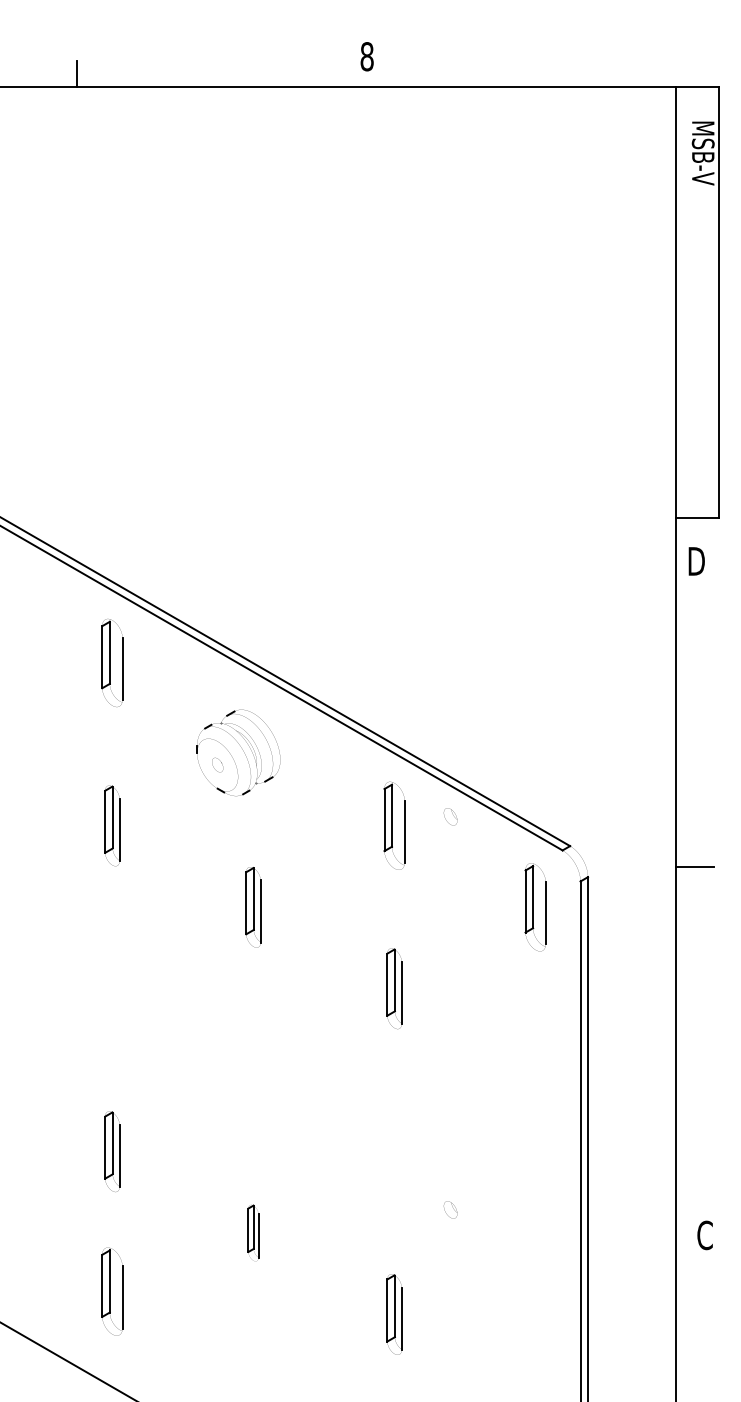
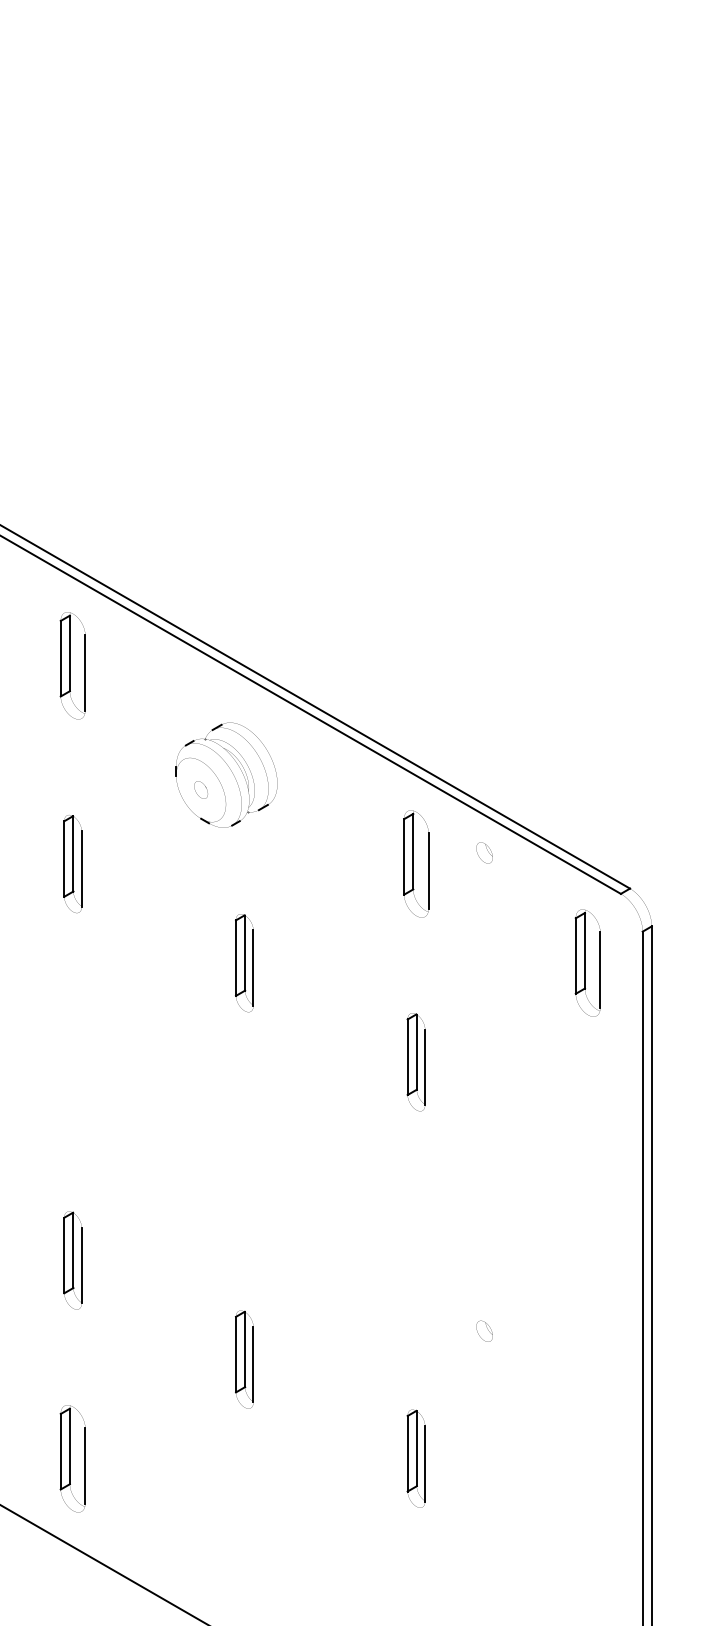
part: (253, 1232) -> (244, 1358), size x1.43
part: (112, 1291) -> (73, 1458), moved

